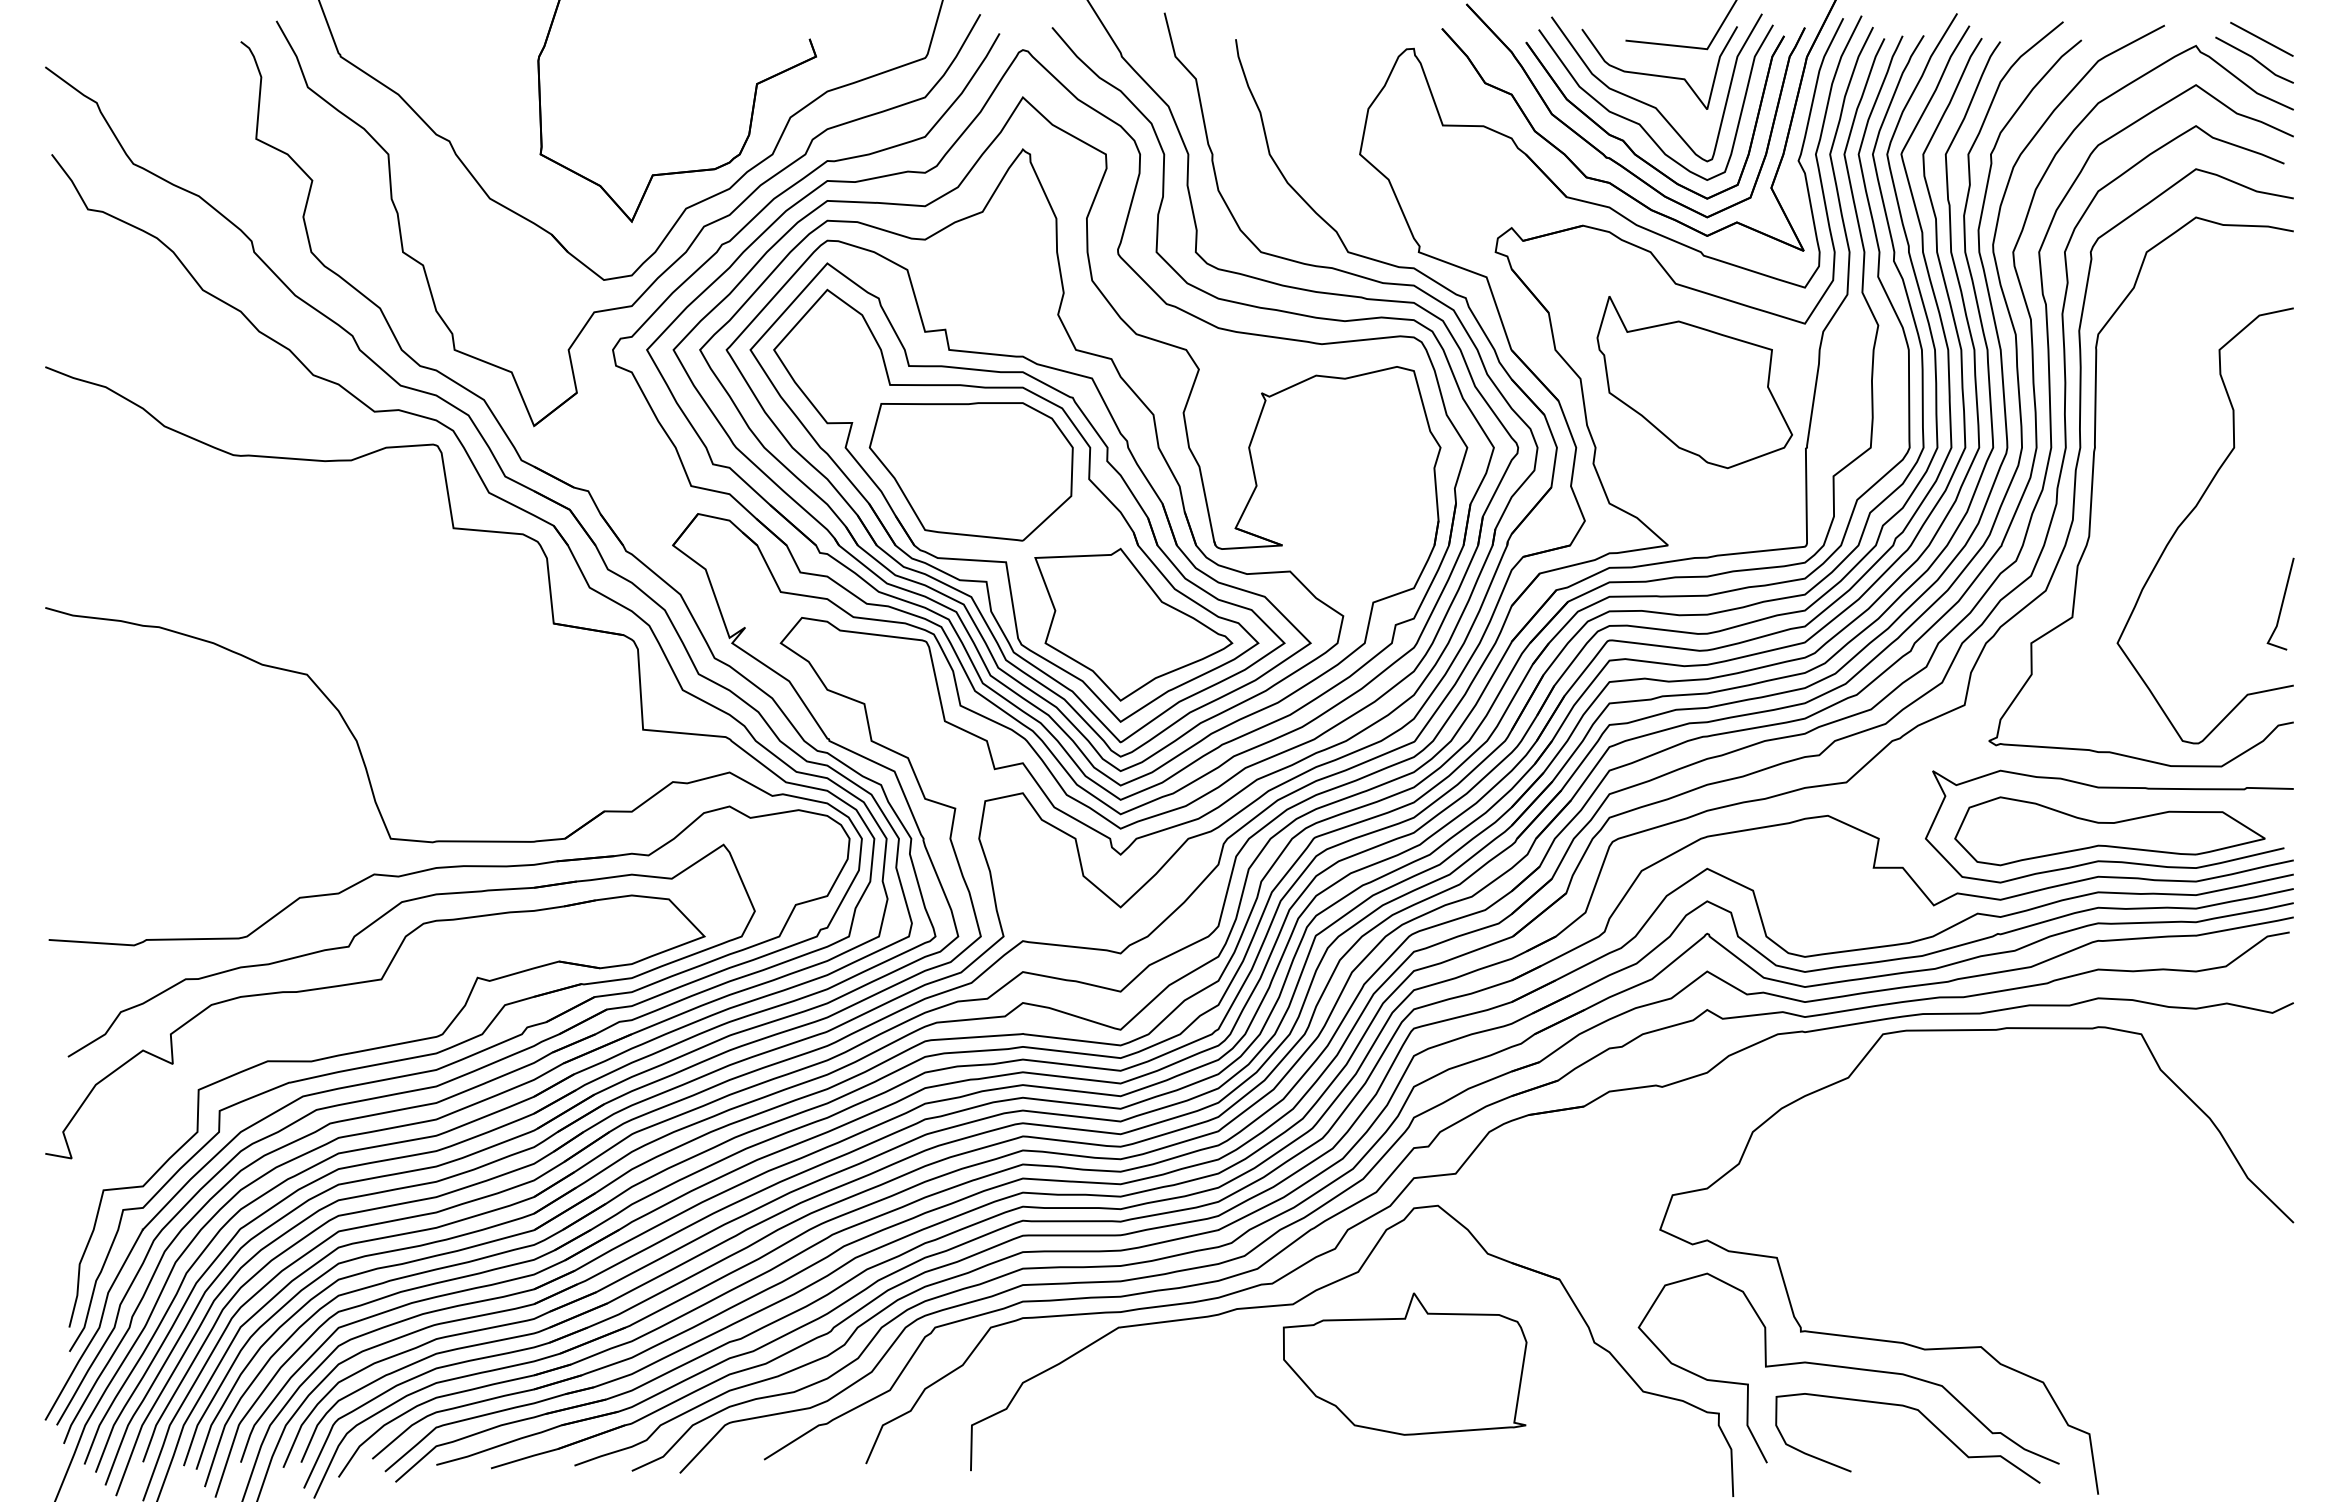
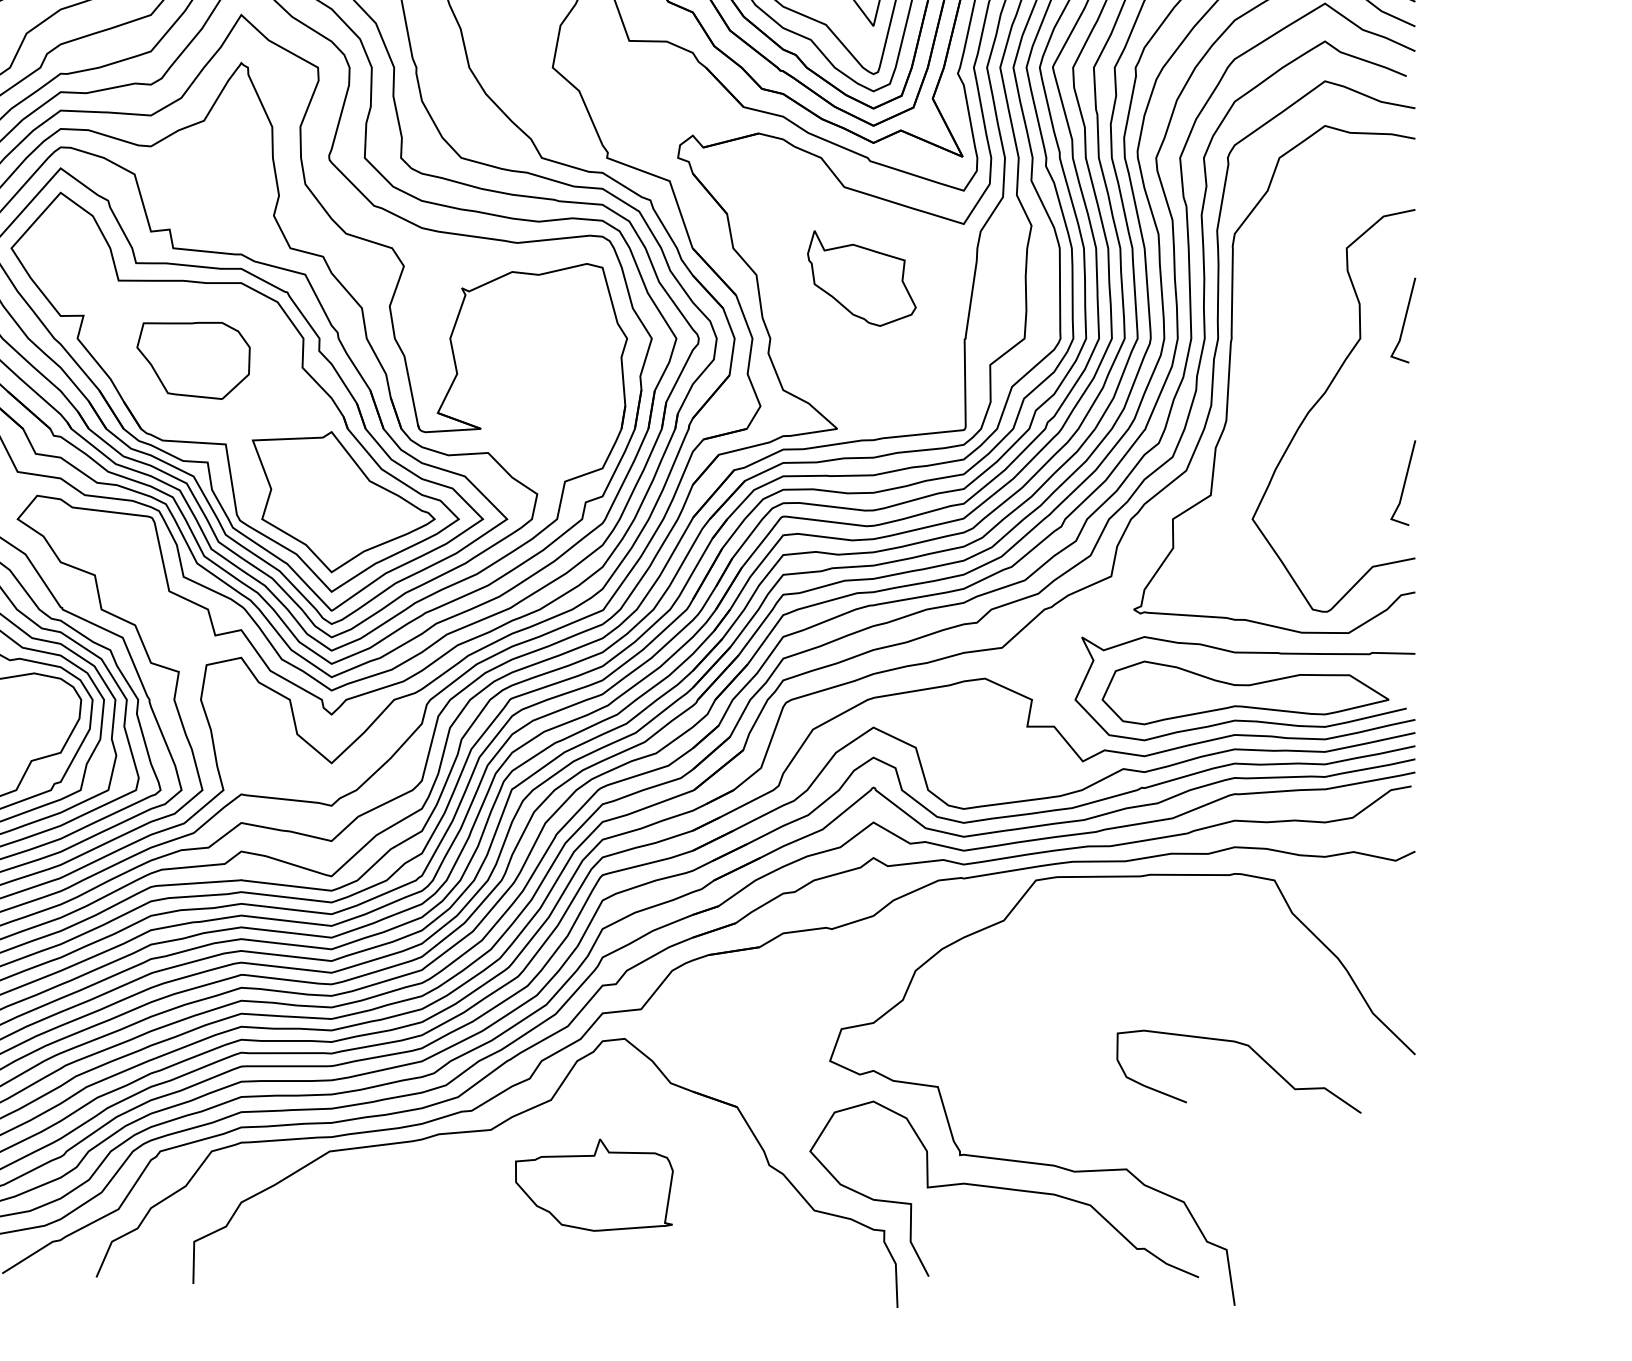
part: (1694, 382) -> (861, 278), size x0.6
line: (2281, 427) -> (1404, 319), added
part: (970, 471) -> (192, 360), size x0.6
part: (1404, 1363) -> (593, 1184), size x0.7
curve: (1926, 1419) -> (1256, 1054), moved

